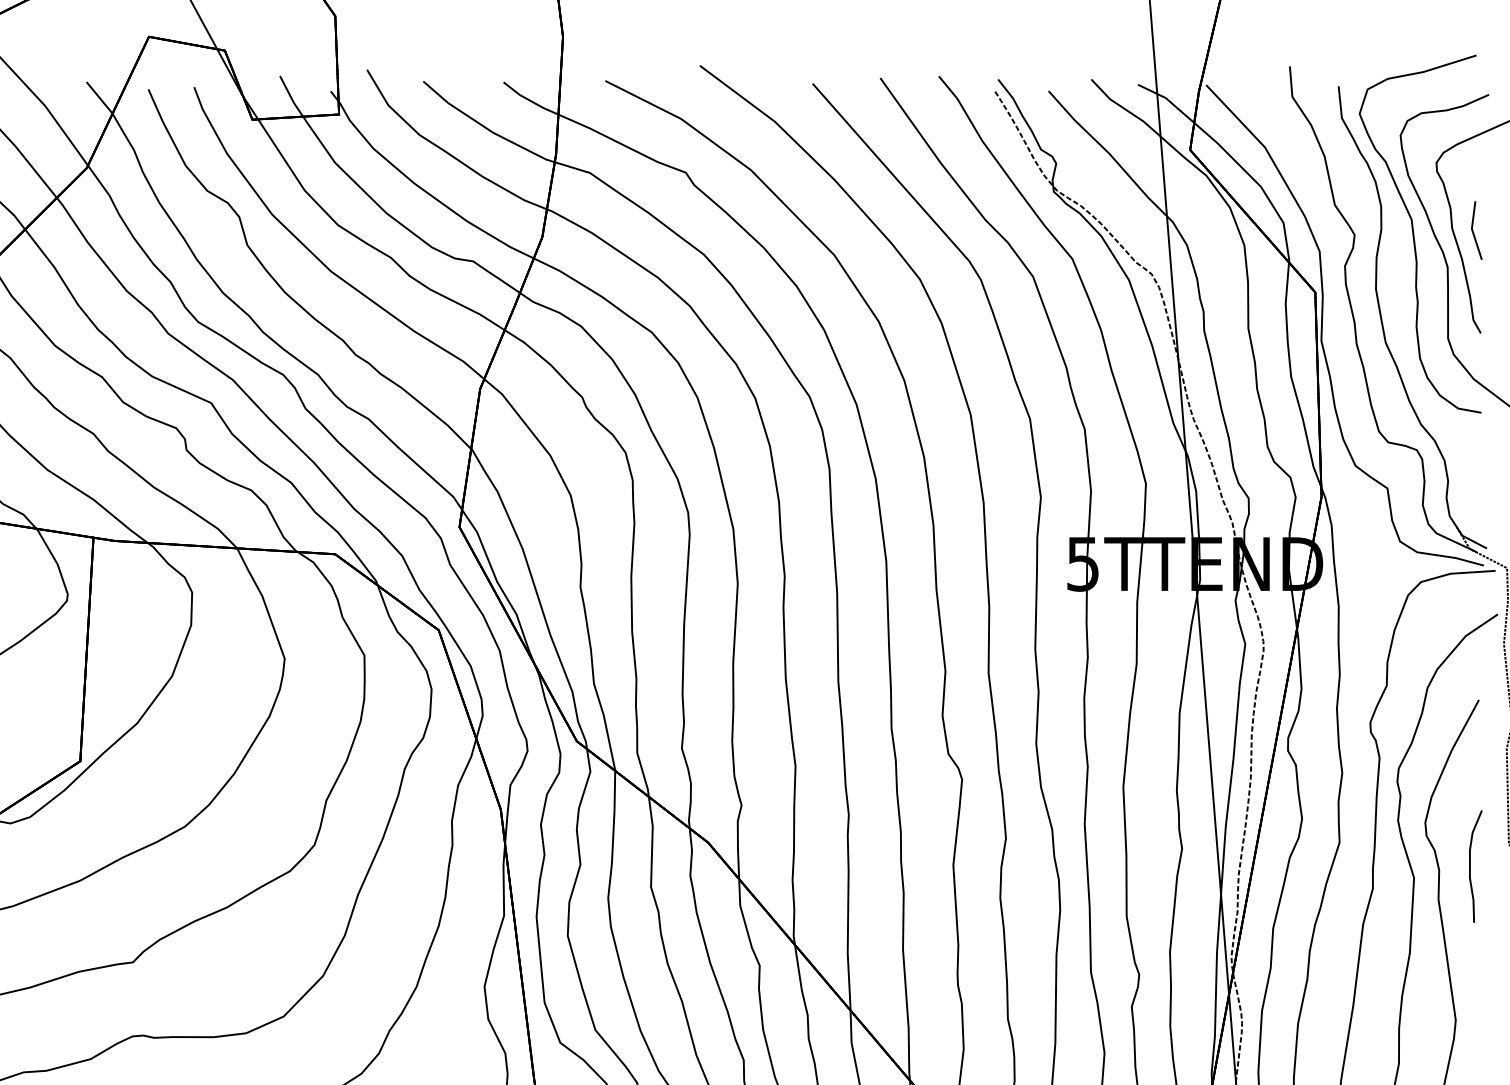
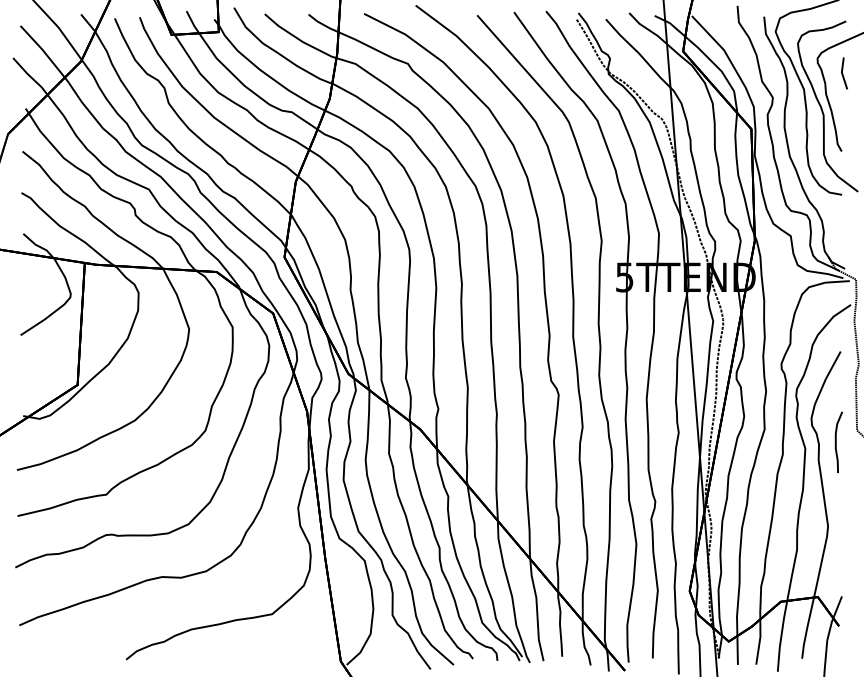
part: (1476, 230) -> (844, 73), moved

